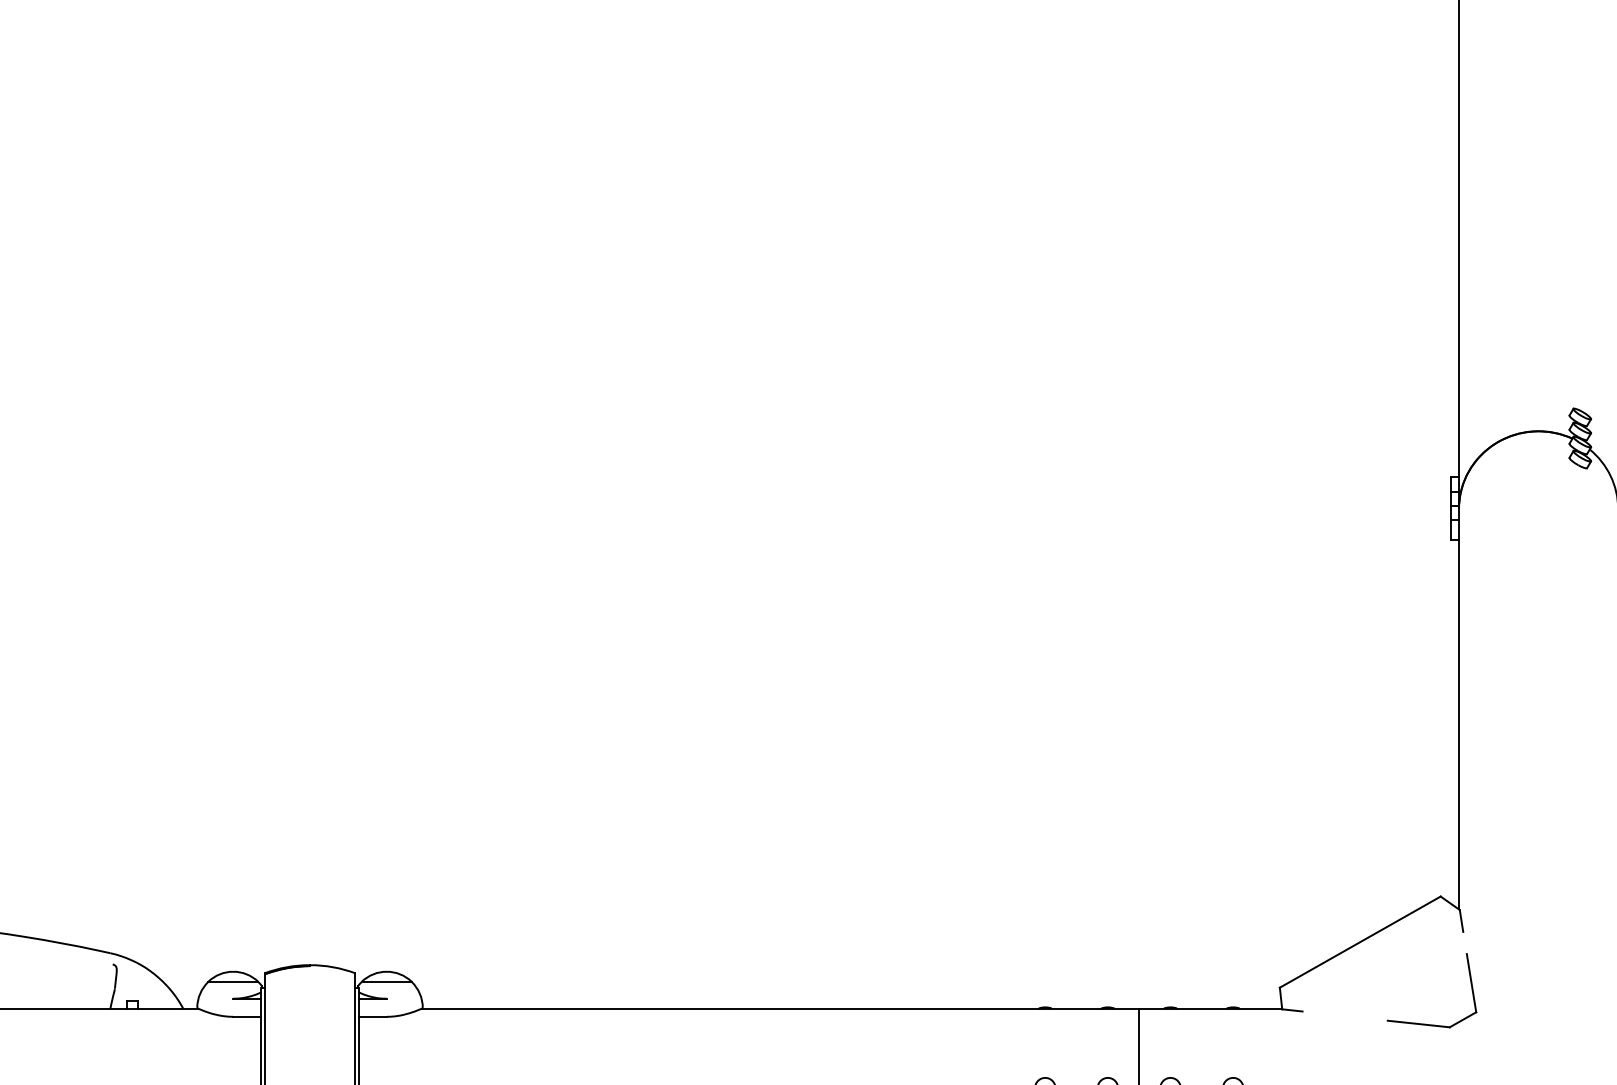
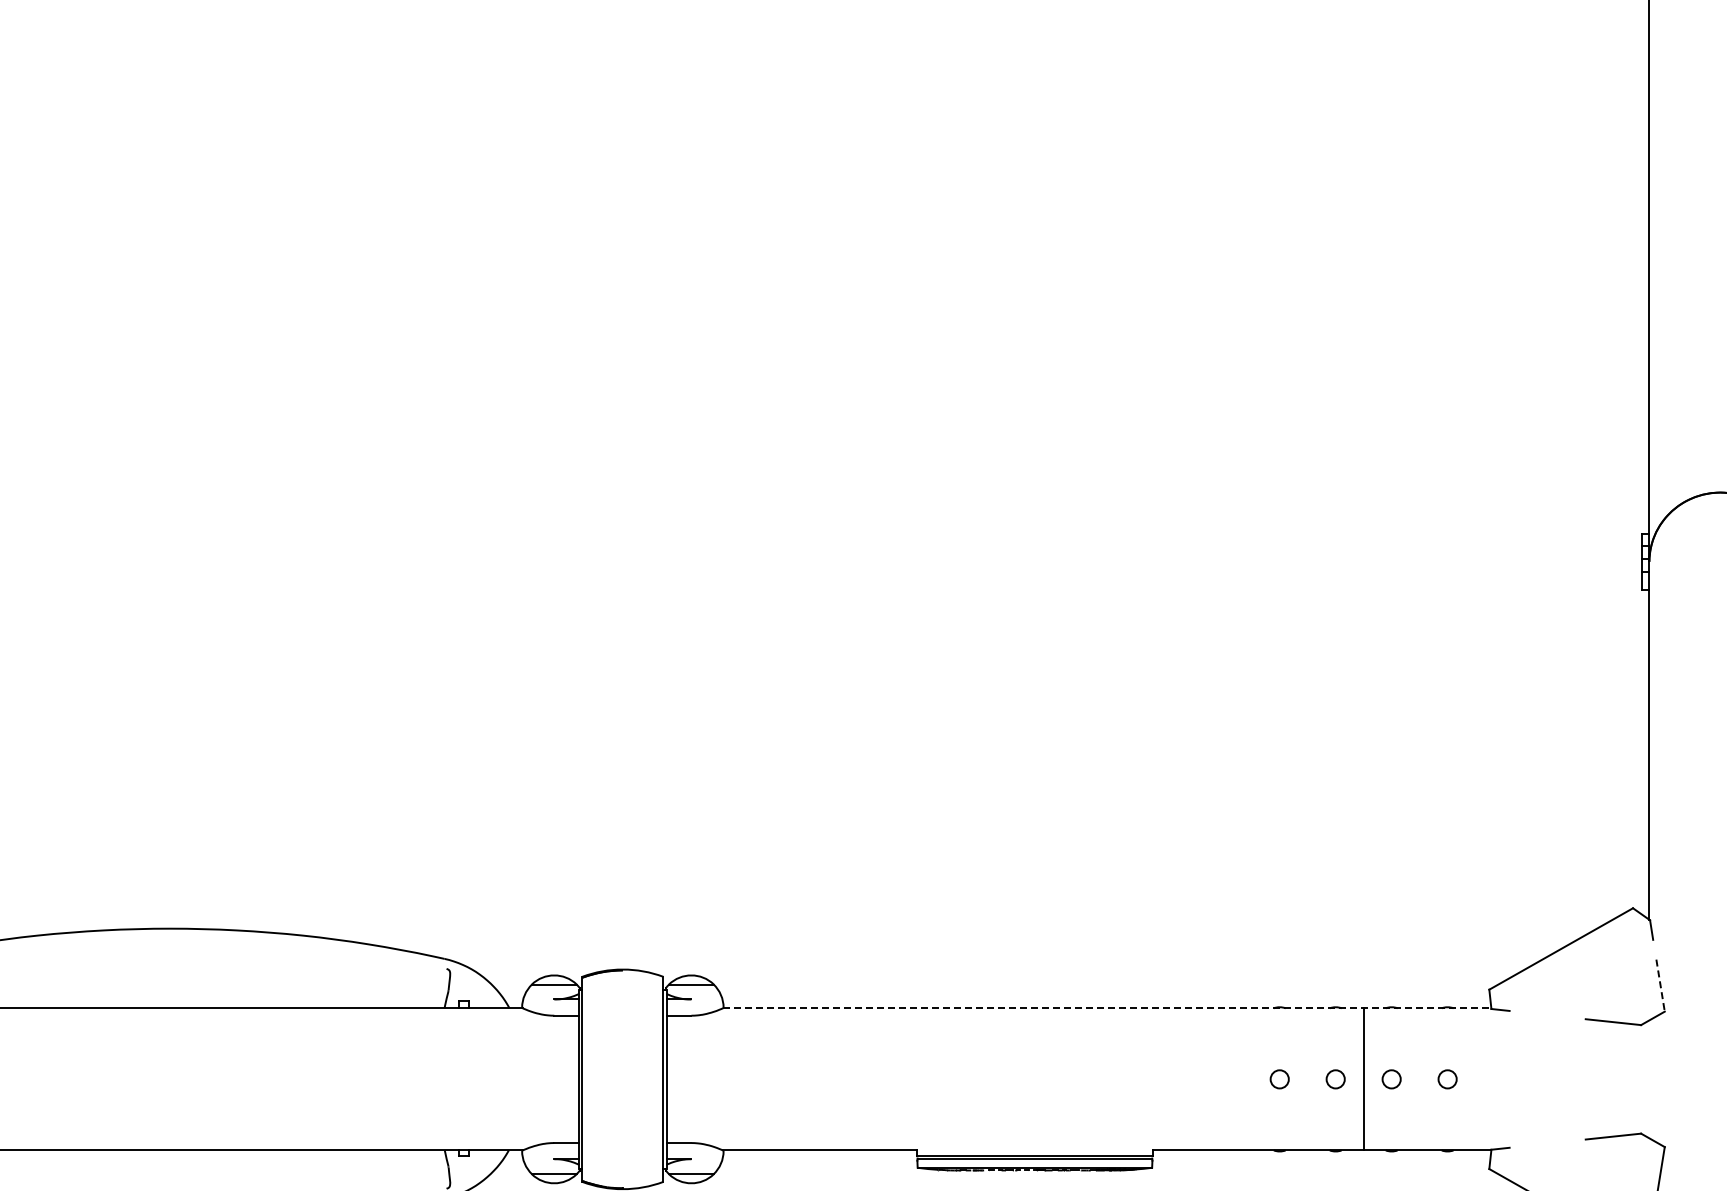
line: (1471, 984) -> (1660, 986), solid -> dashed
line: (852, 1008) -> (1107, 1008), solid -> dashed

